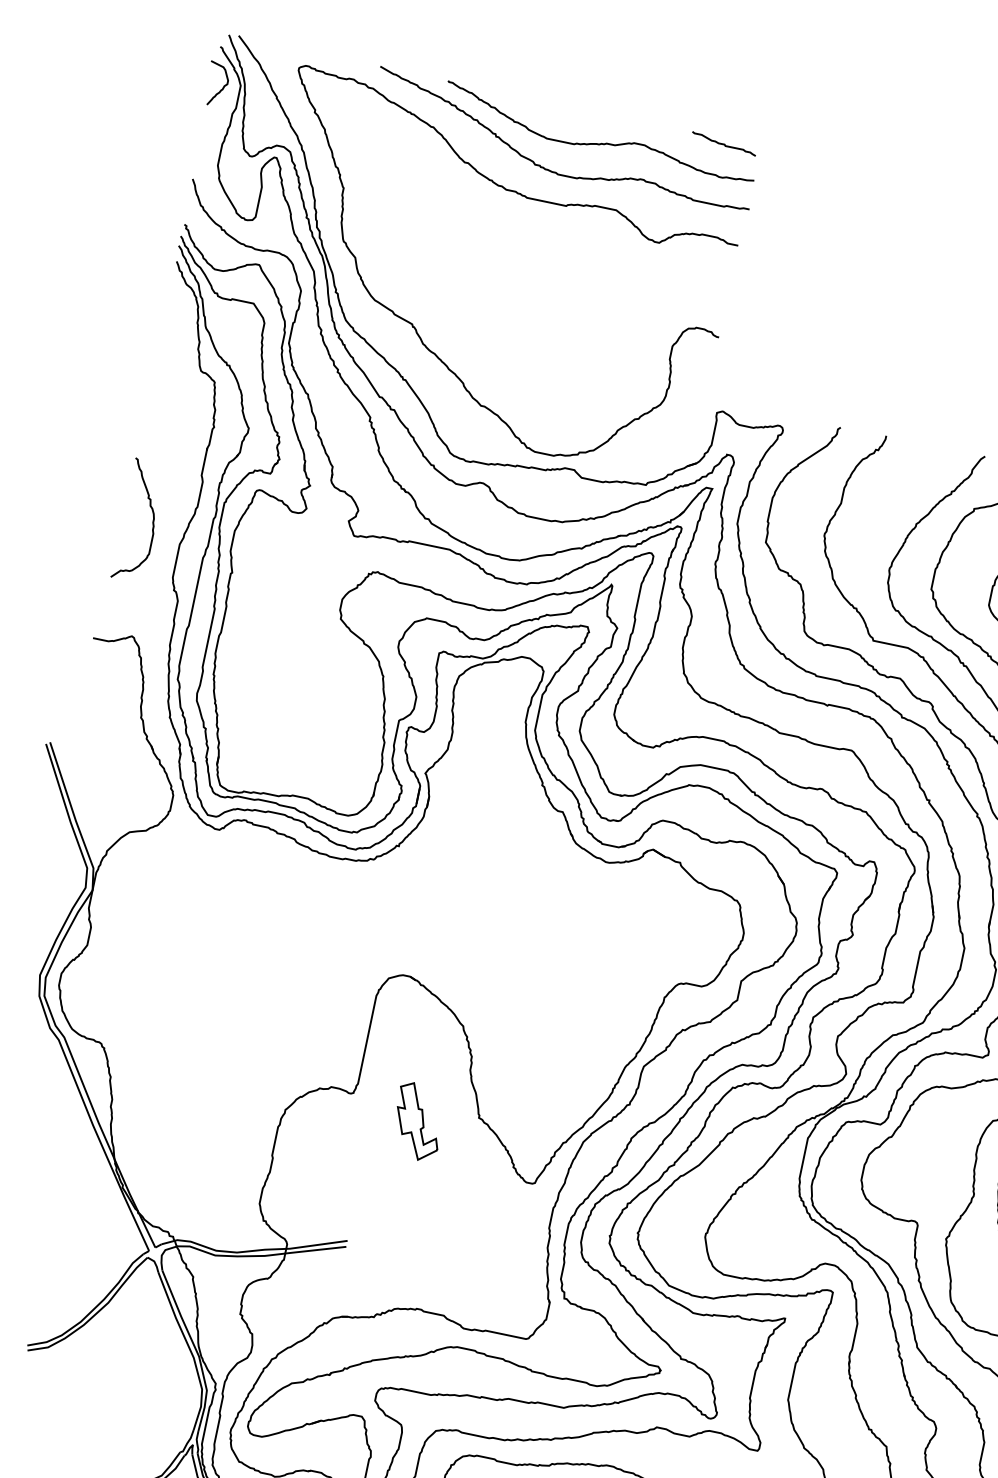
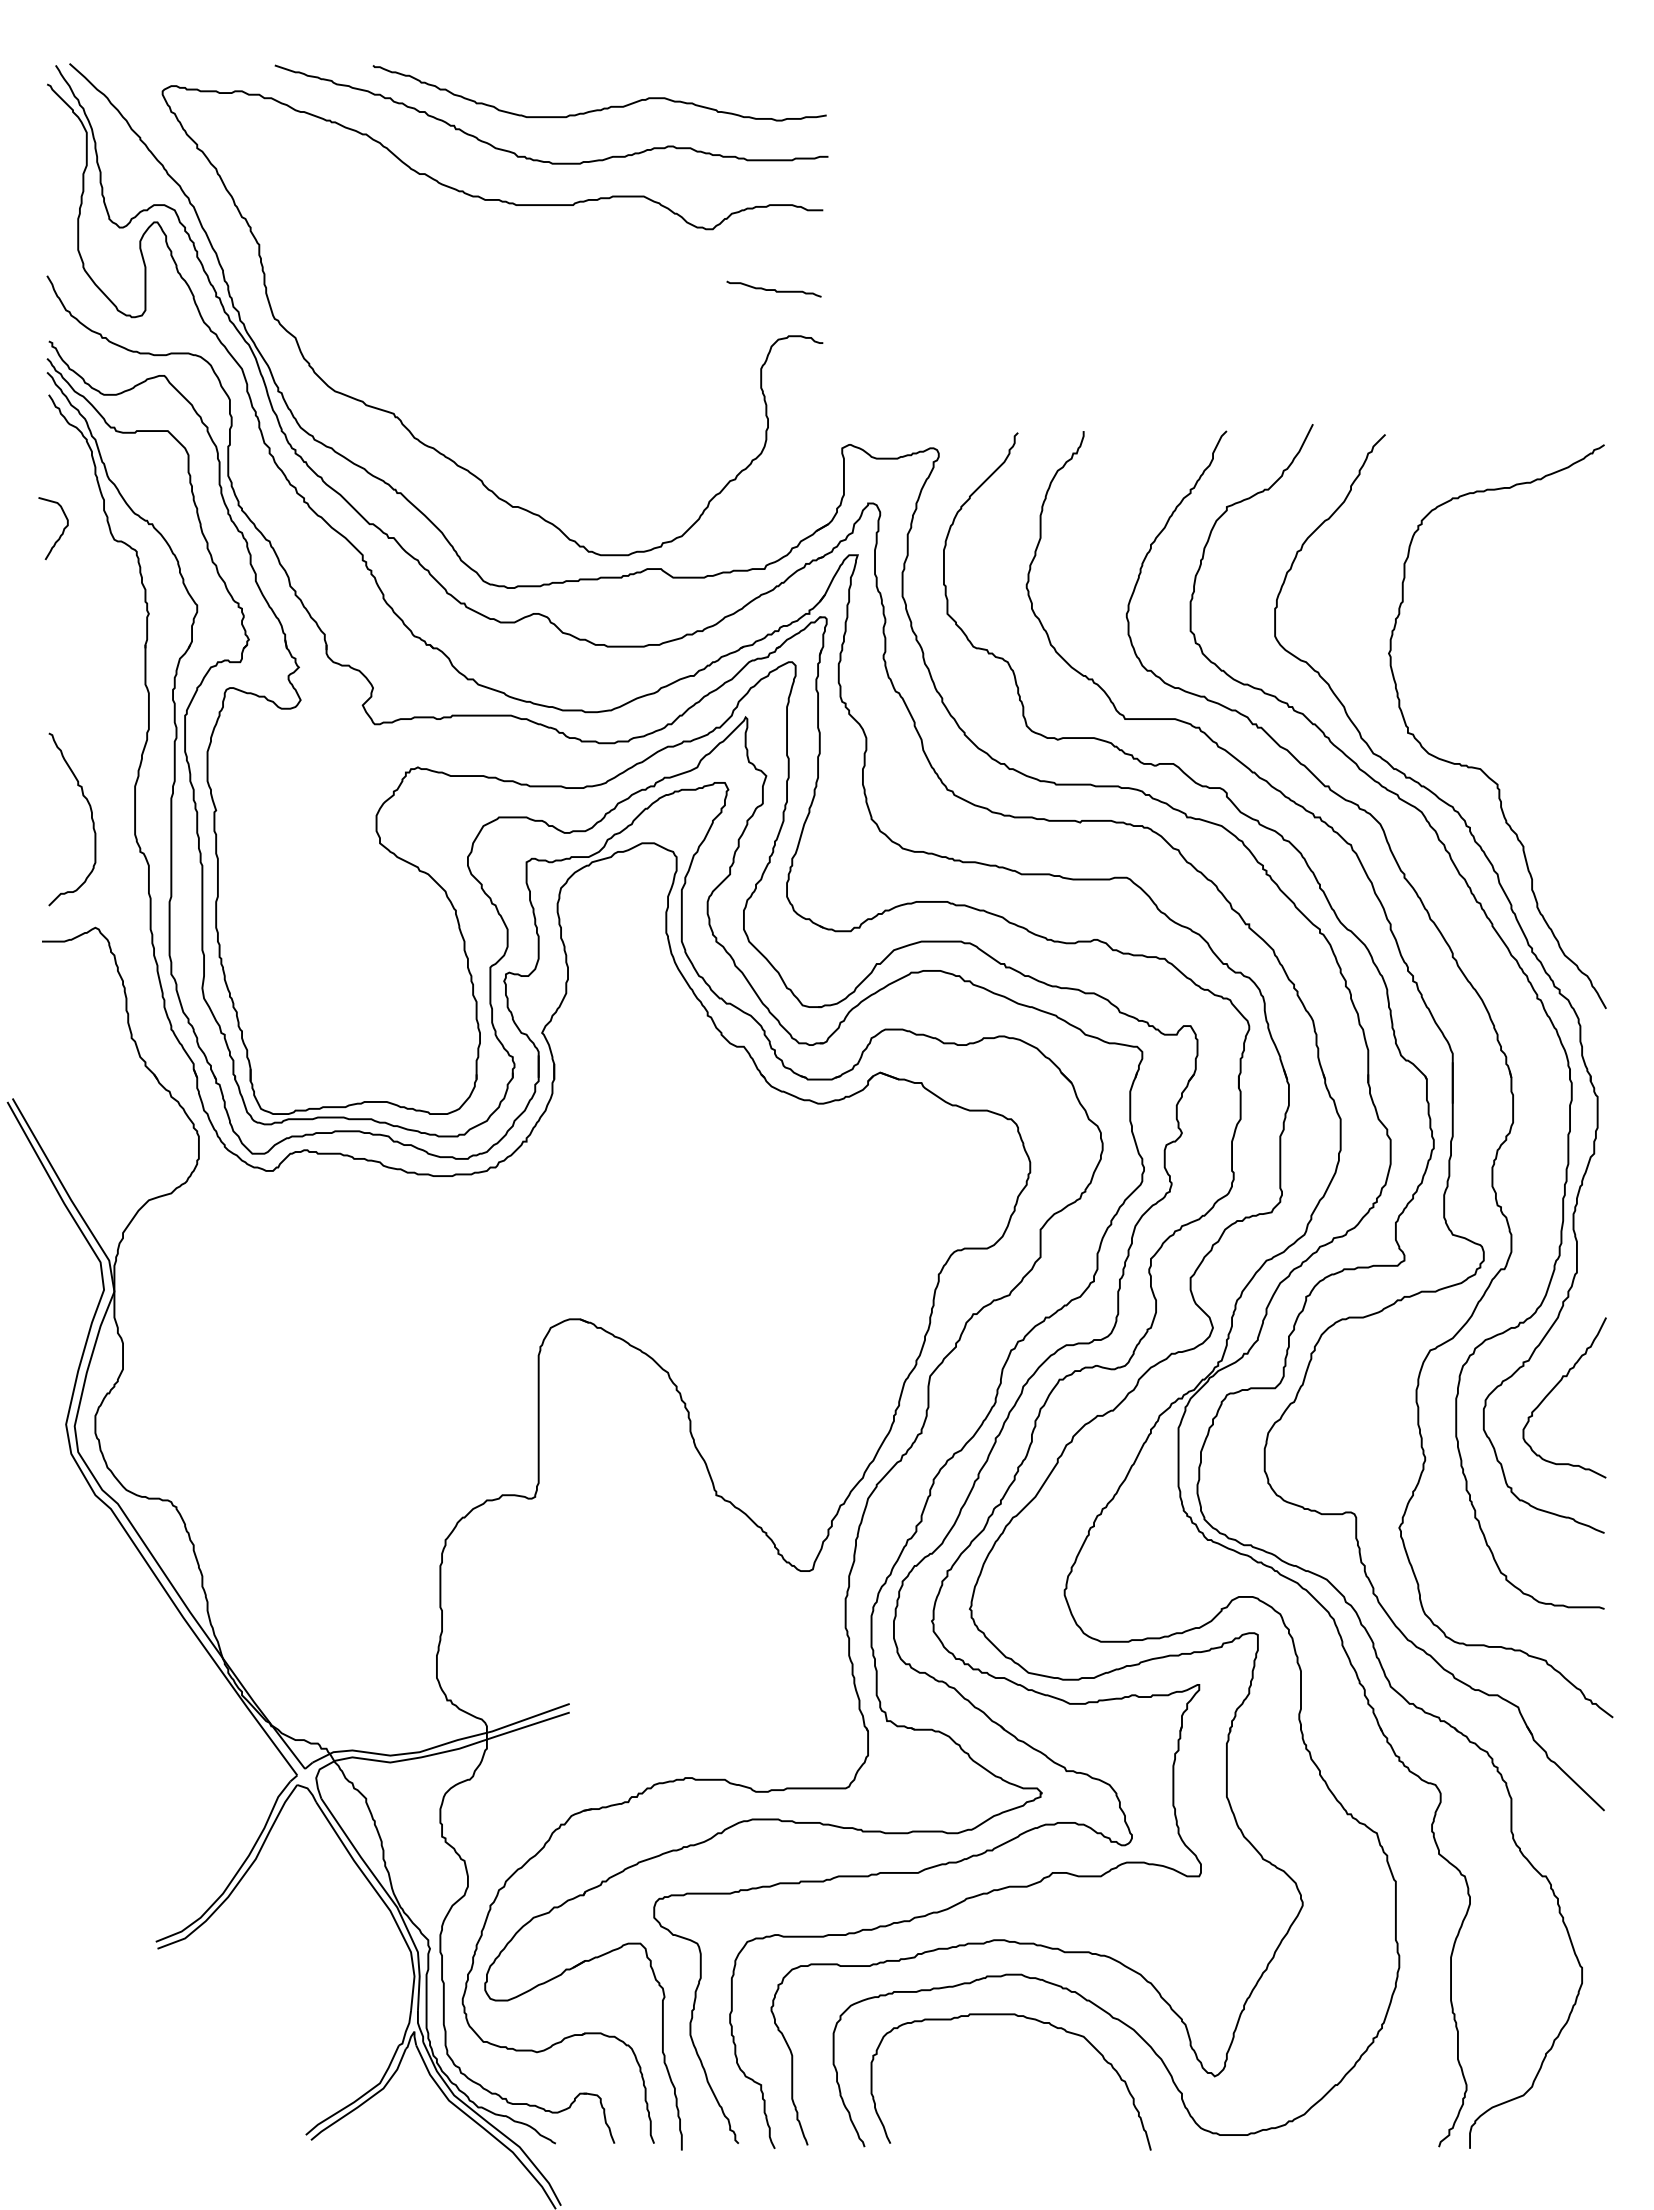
curve: (222, 87) -> (62, 530), moved
curve: (723, 144) -> (773, 289), moved
curve: (152, 523) -> (91, 819), moved
part: (418, 1122) -> (633, 1518), removed

